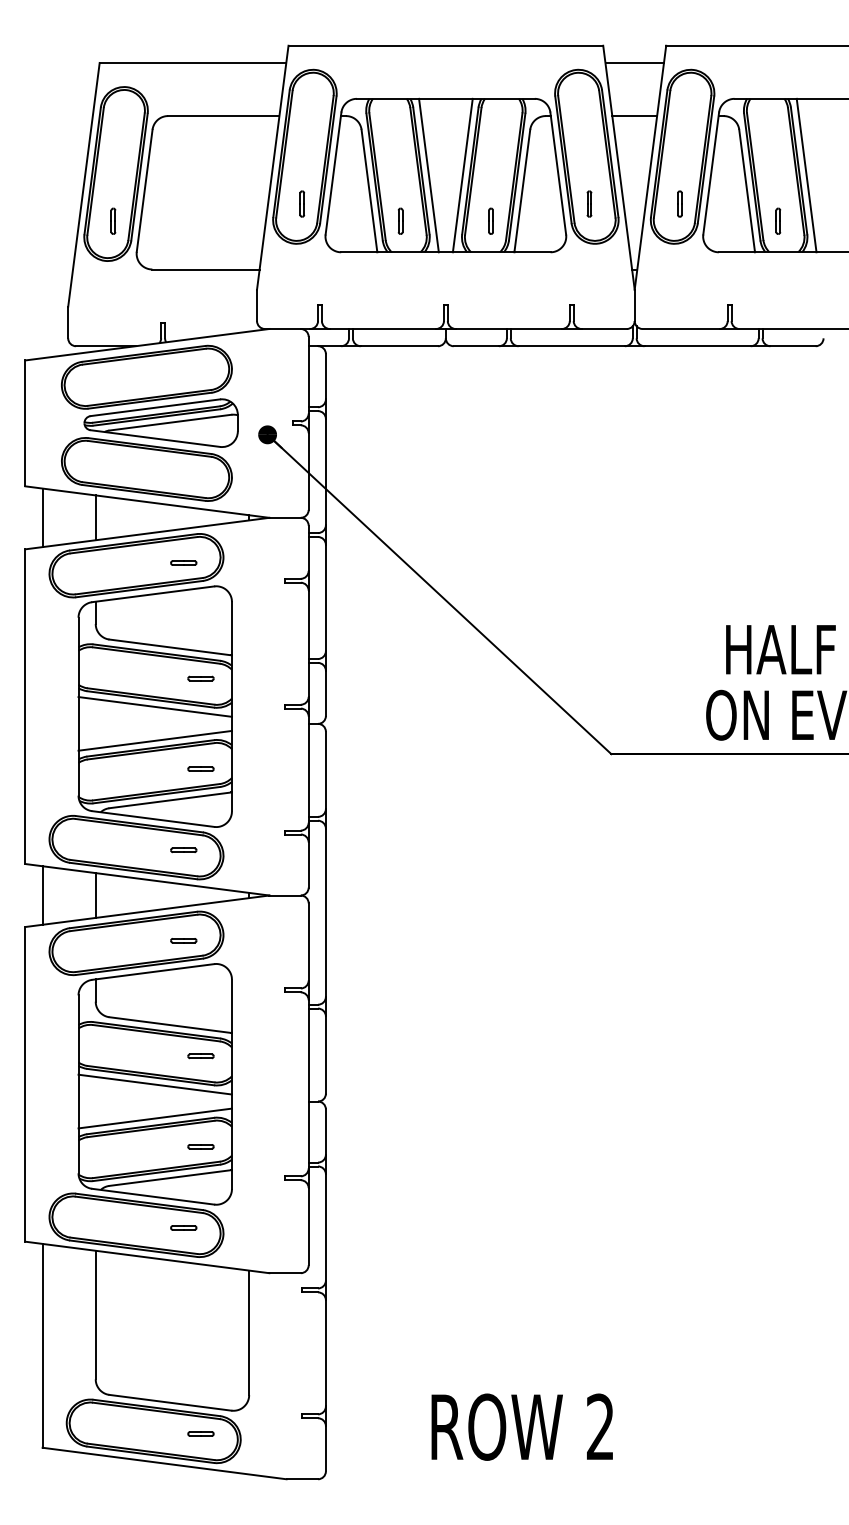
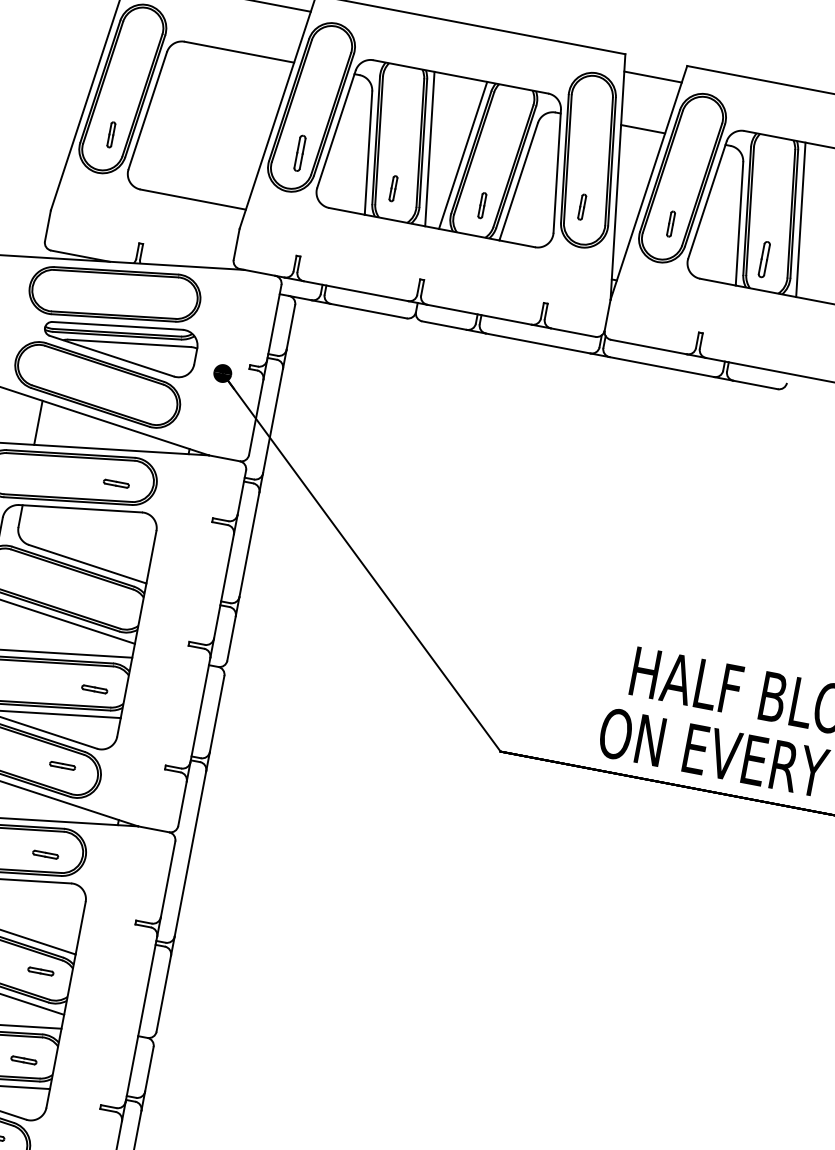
part: (302, 203) -> (300, 152), size x1.4
part: (778, 220) -> (764, 258), size x1.4
part: (200, 678) -> (111, 600), removed

